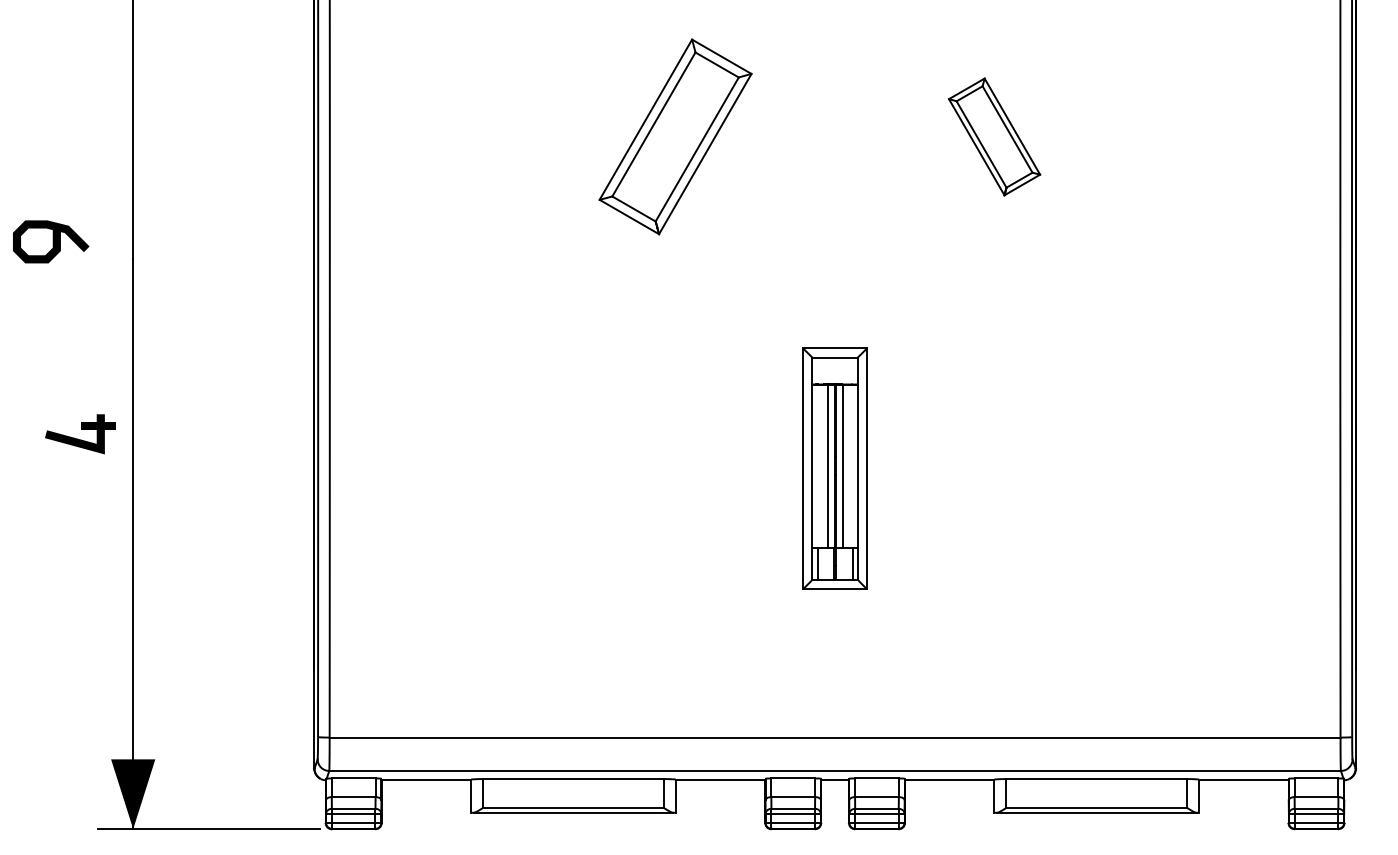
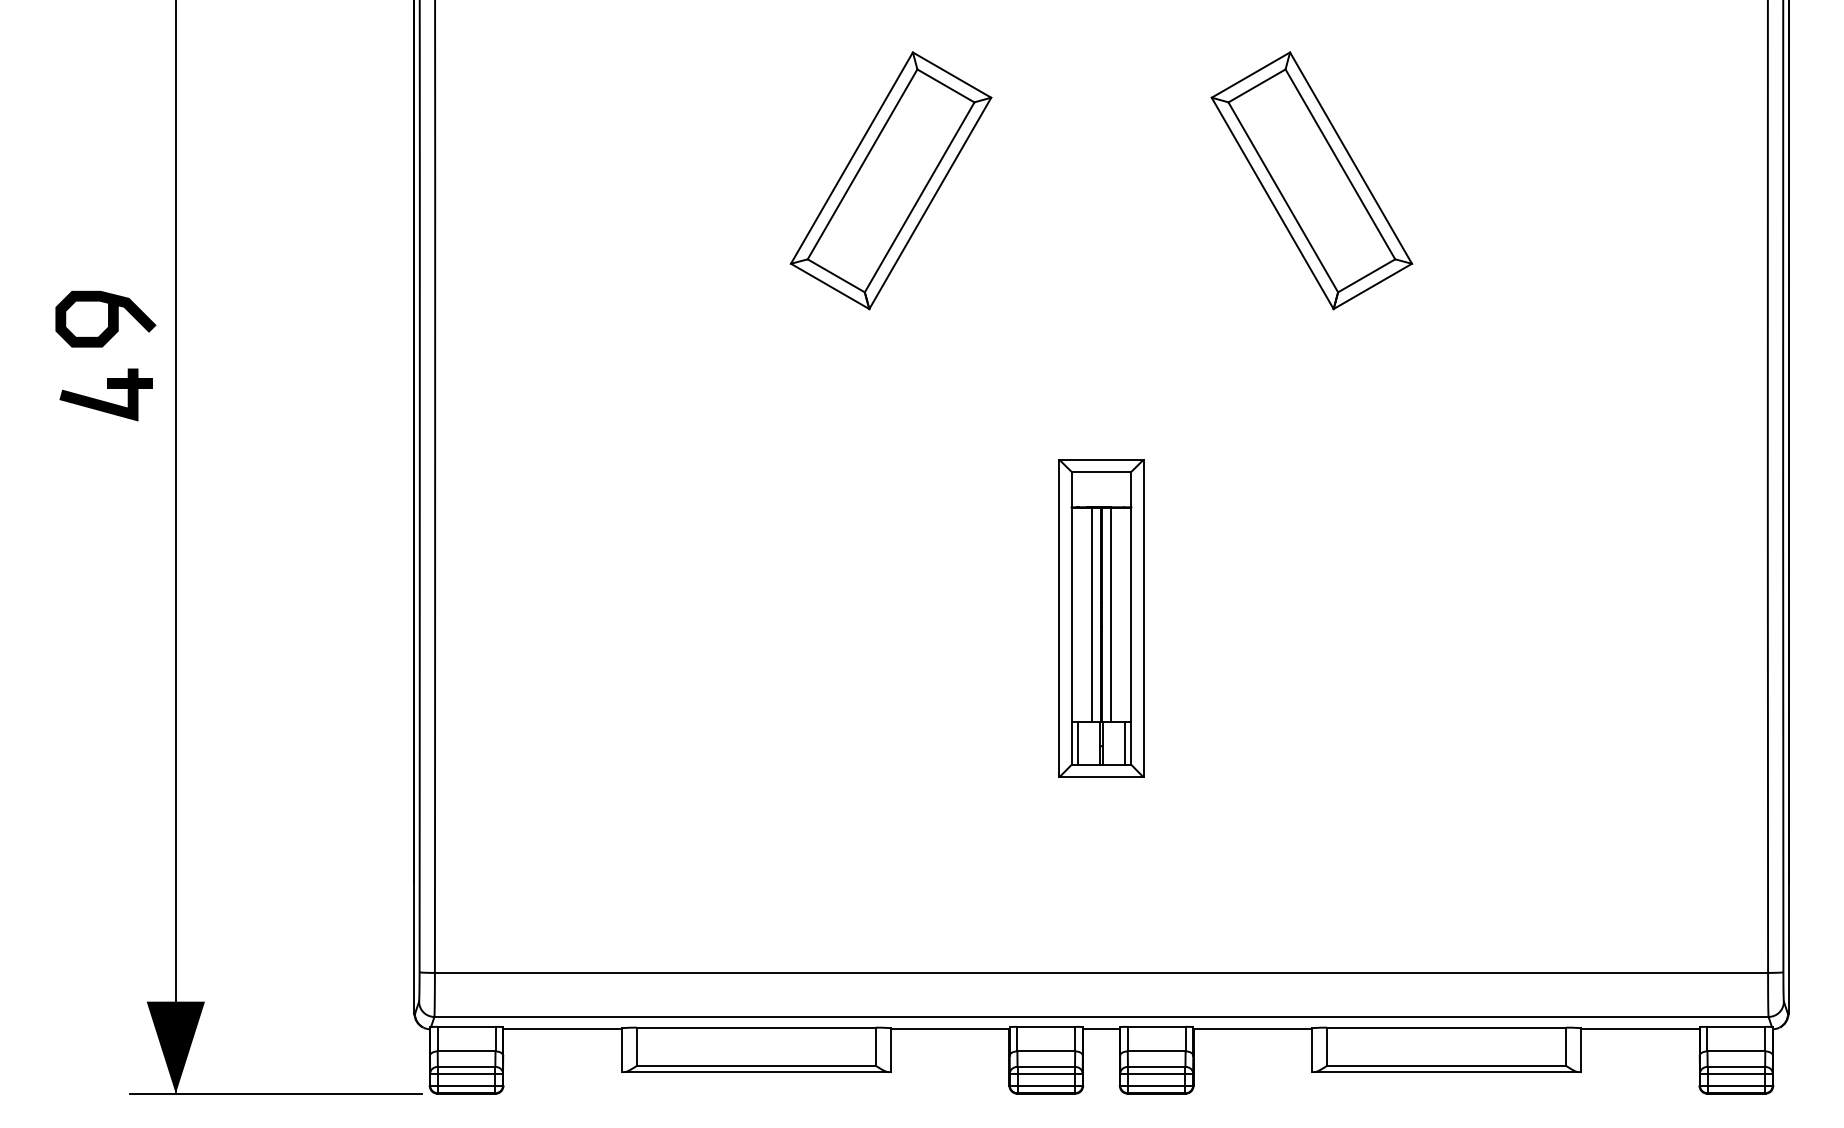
part: (994, 136) -> (1311, 180), size x1.67
curve: (52, 241) -> (107, 318), moved
part: (80, 434) -> (106, 395), moved

